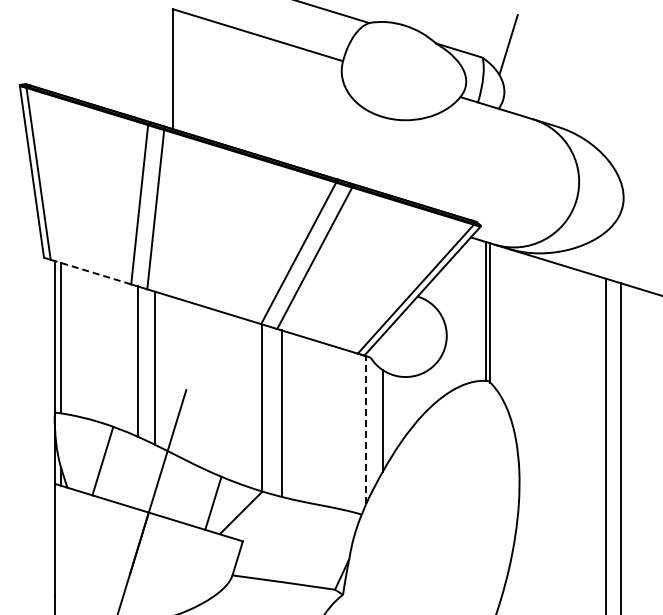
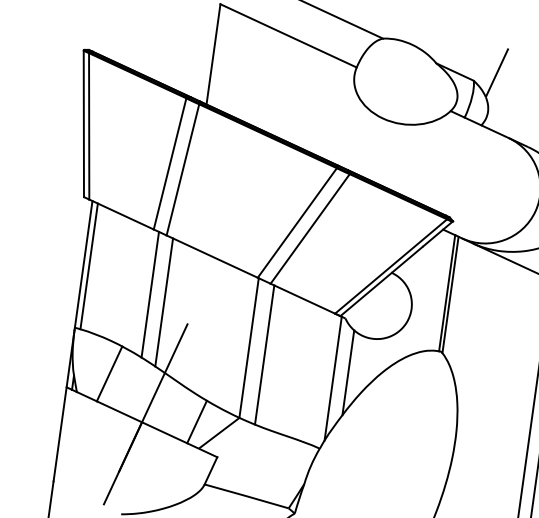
line: (91, 272) -> (121, 214), dashed -> solid
line: (366, 429) -> (333, 378), dashed -> solid

